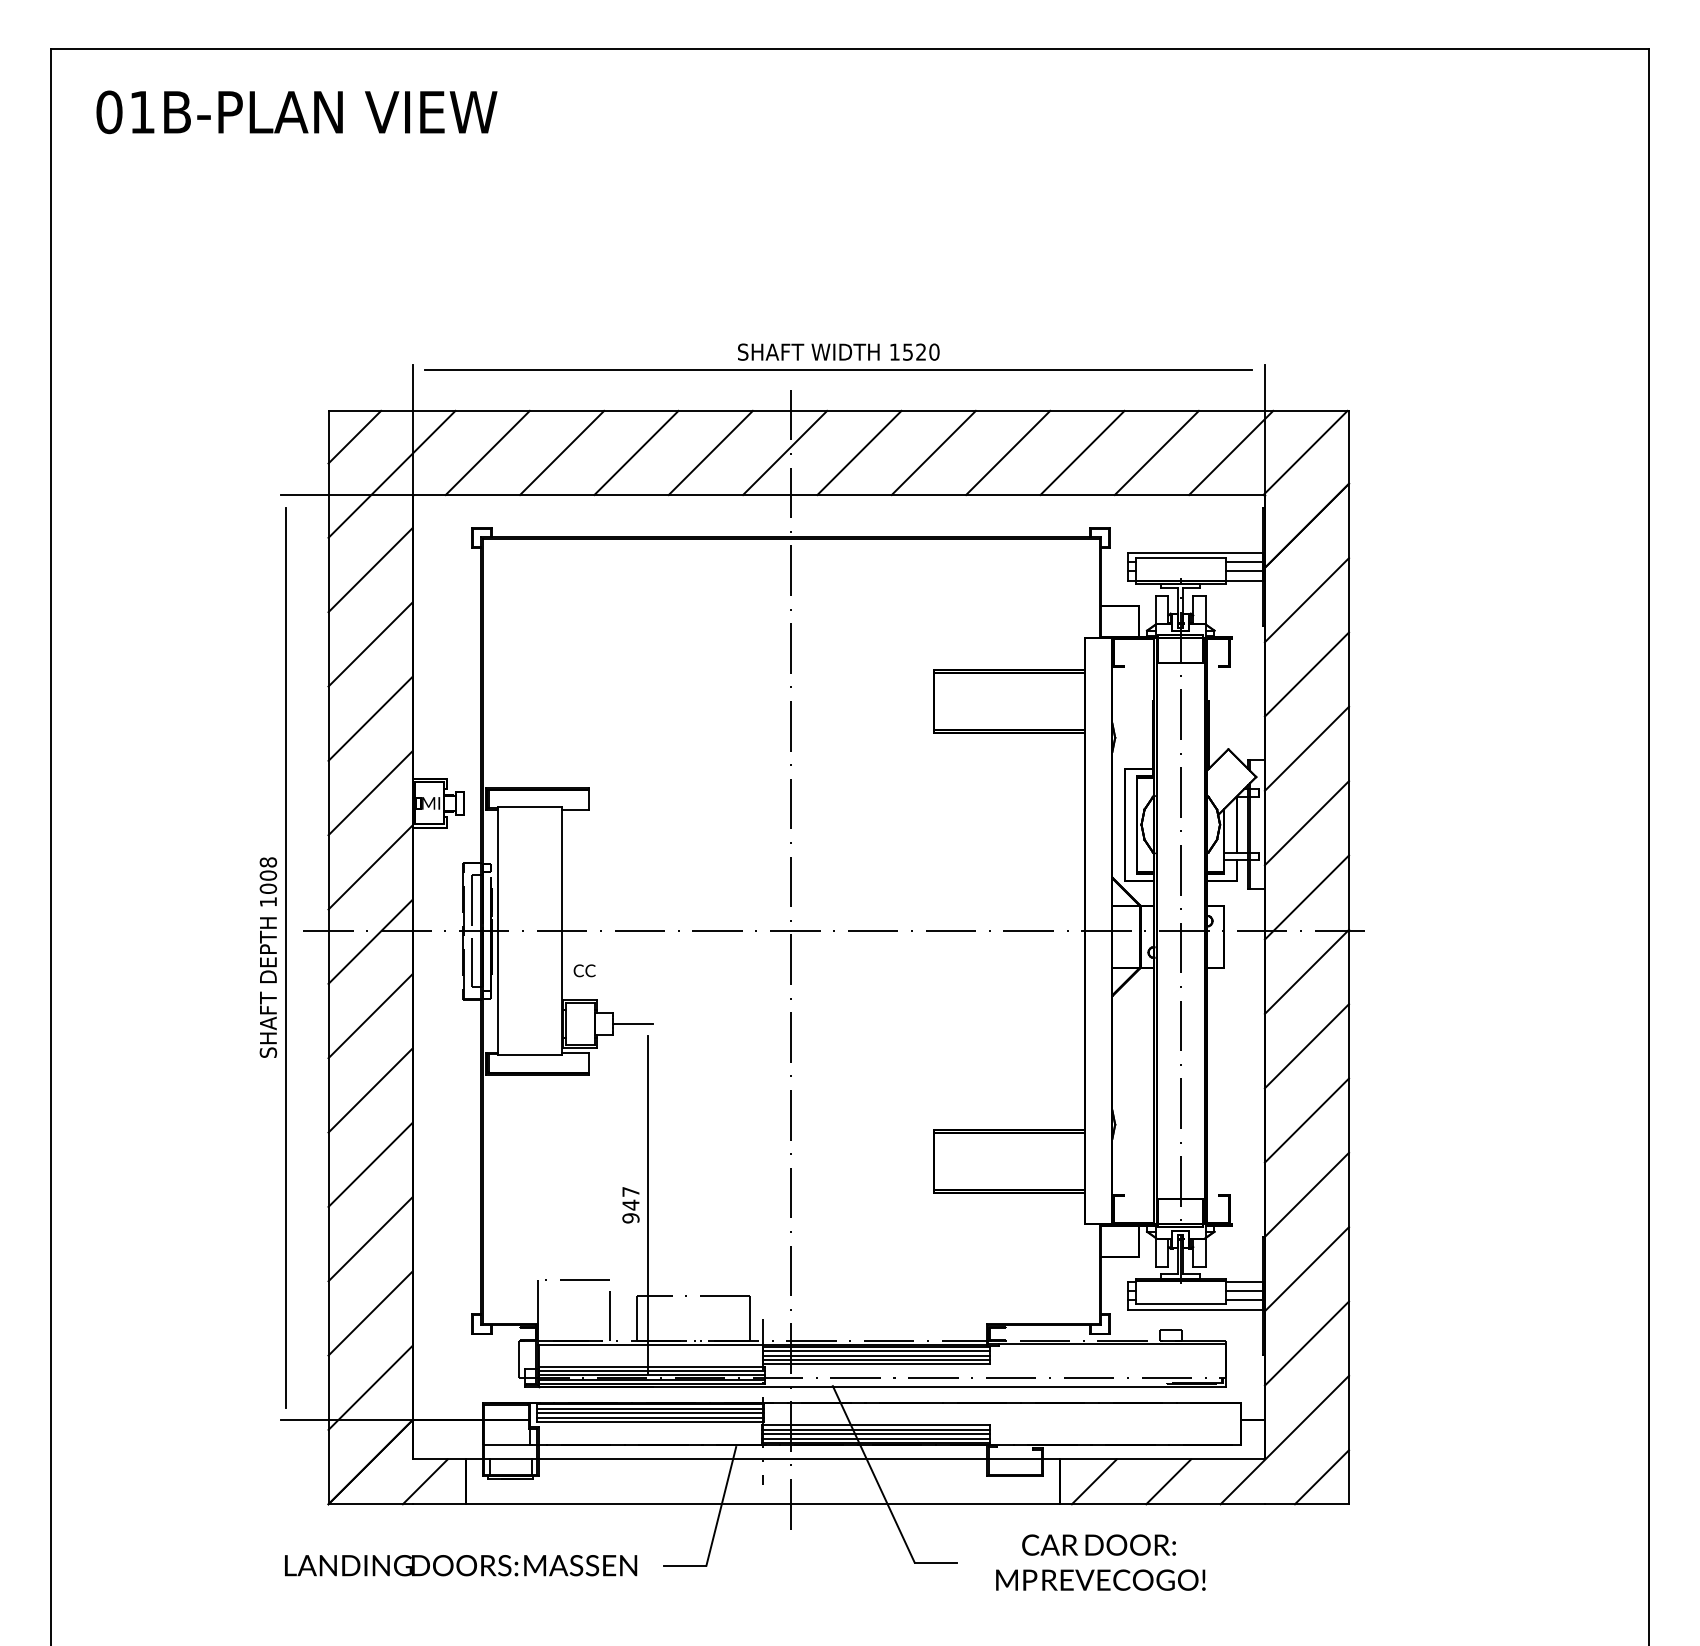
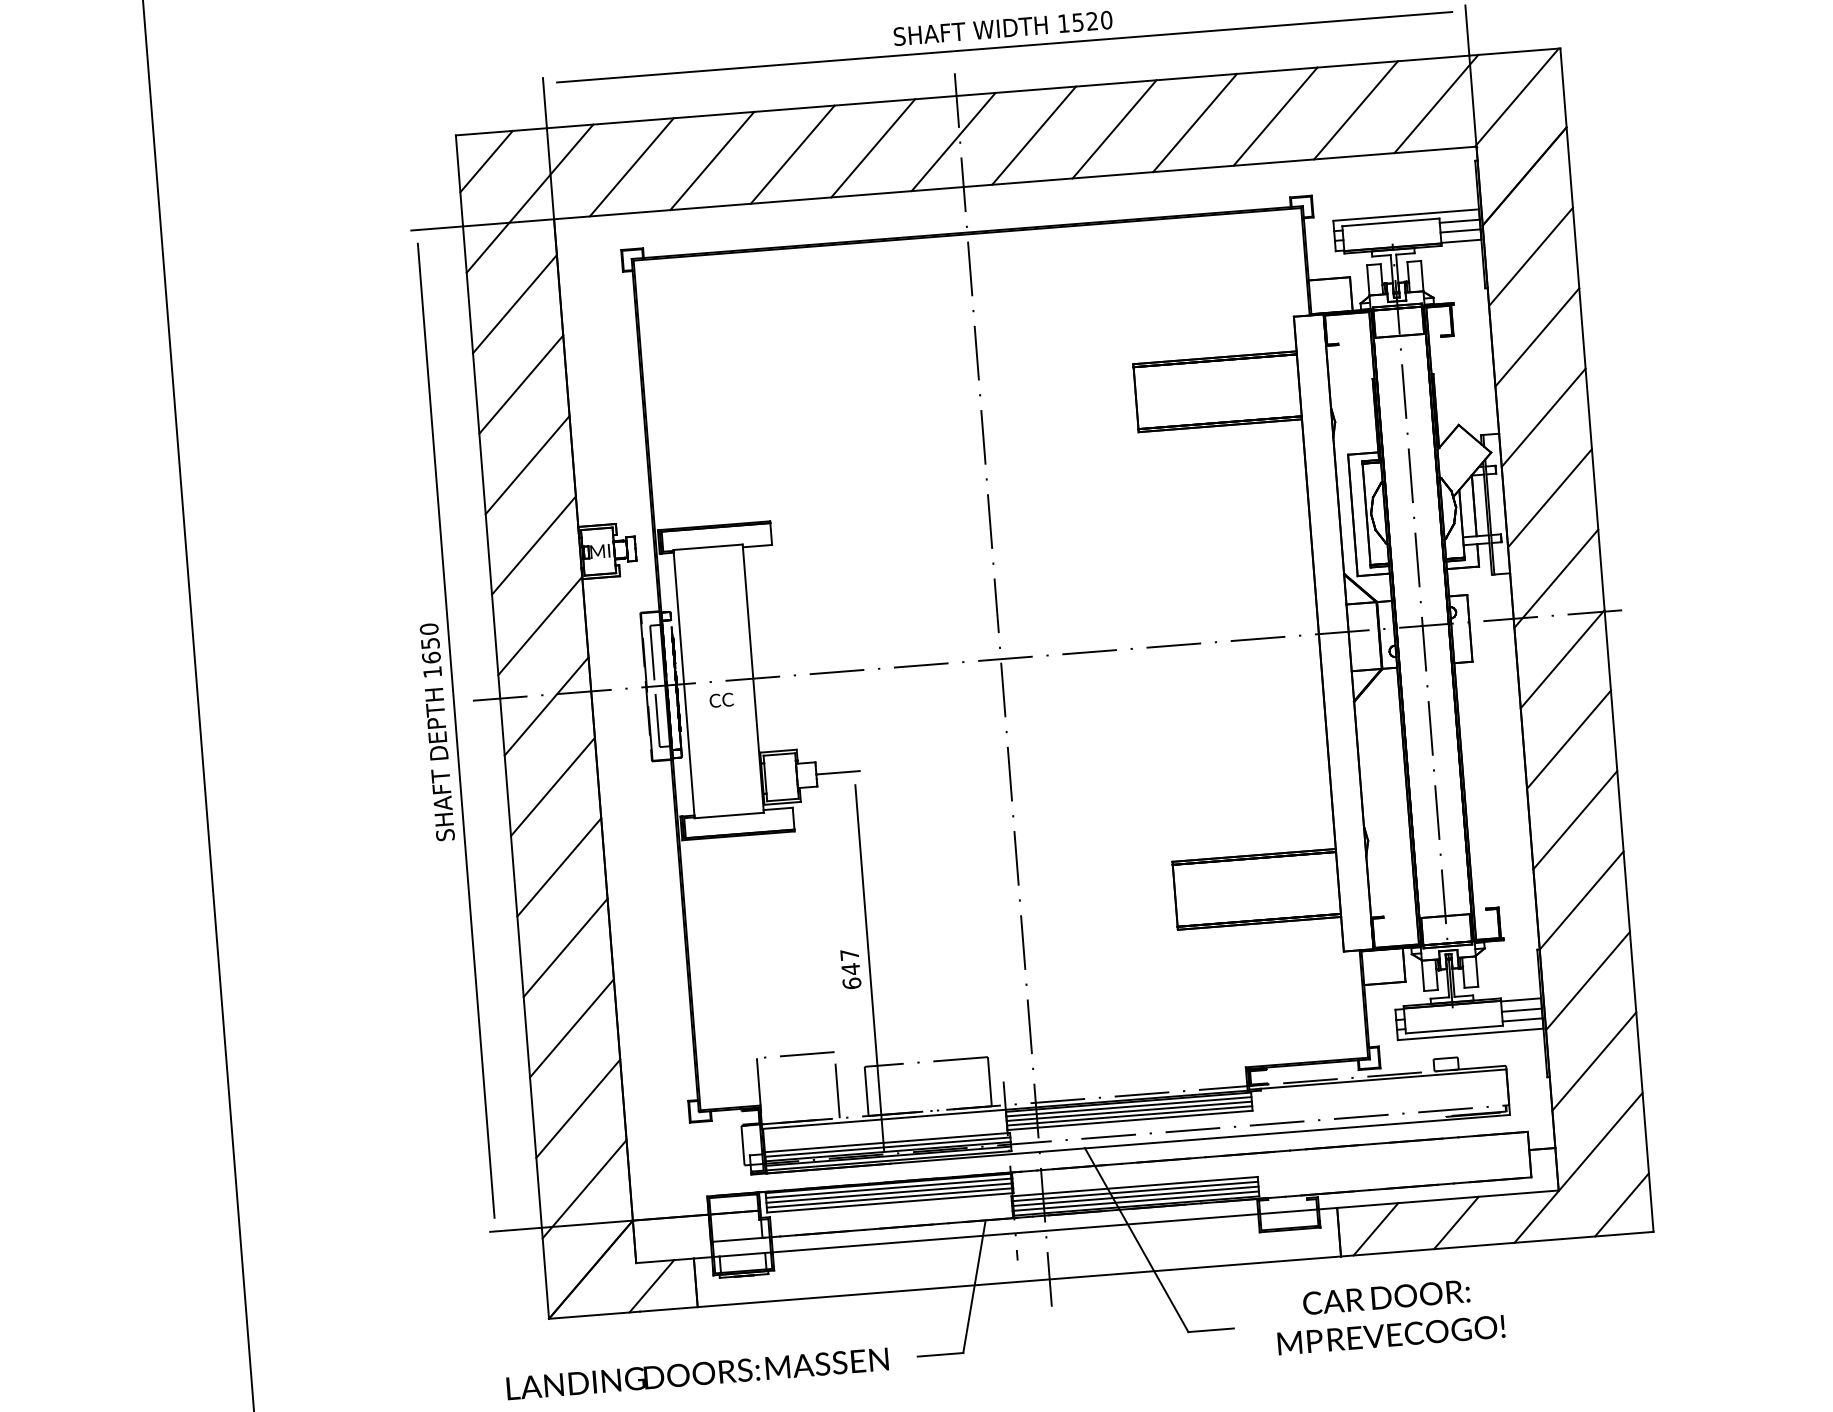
text: (268, 875) -> (430, 643), 1008 -> 1650
text: (584, 970) -> (721, 699), moved
text: (630, 1218) -> (851, 983), 947 -> 647

